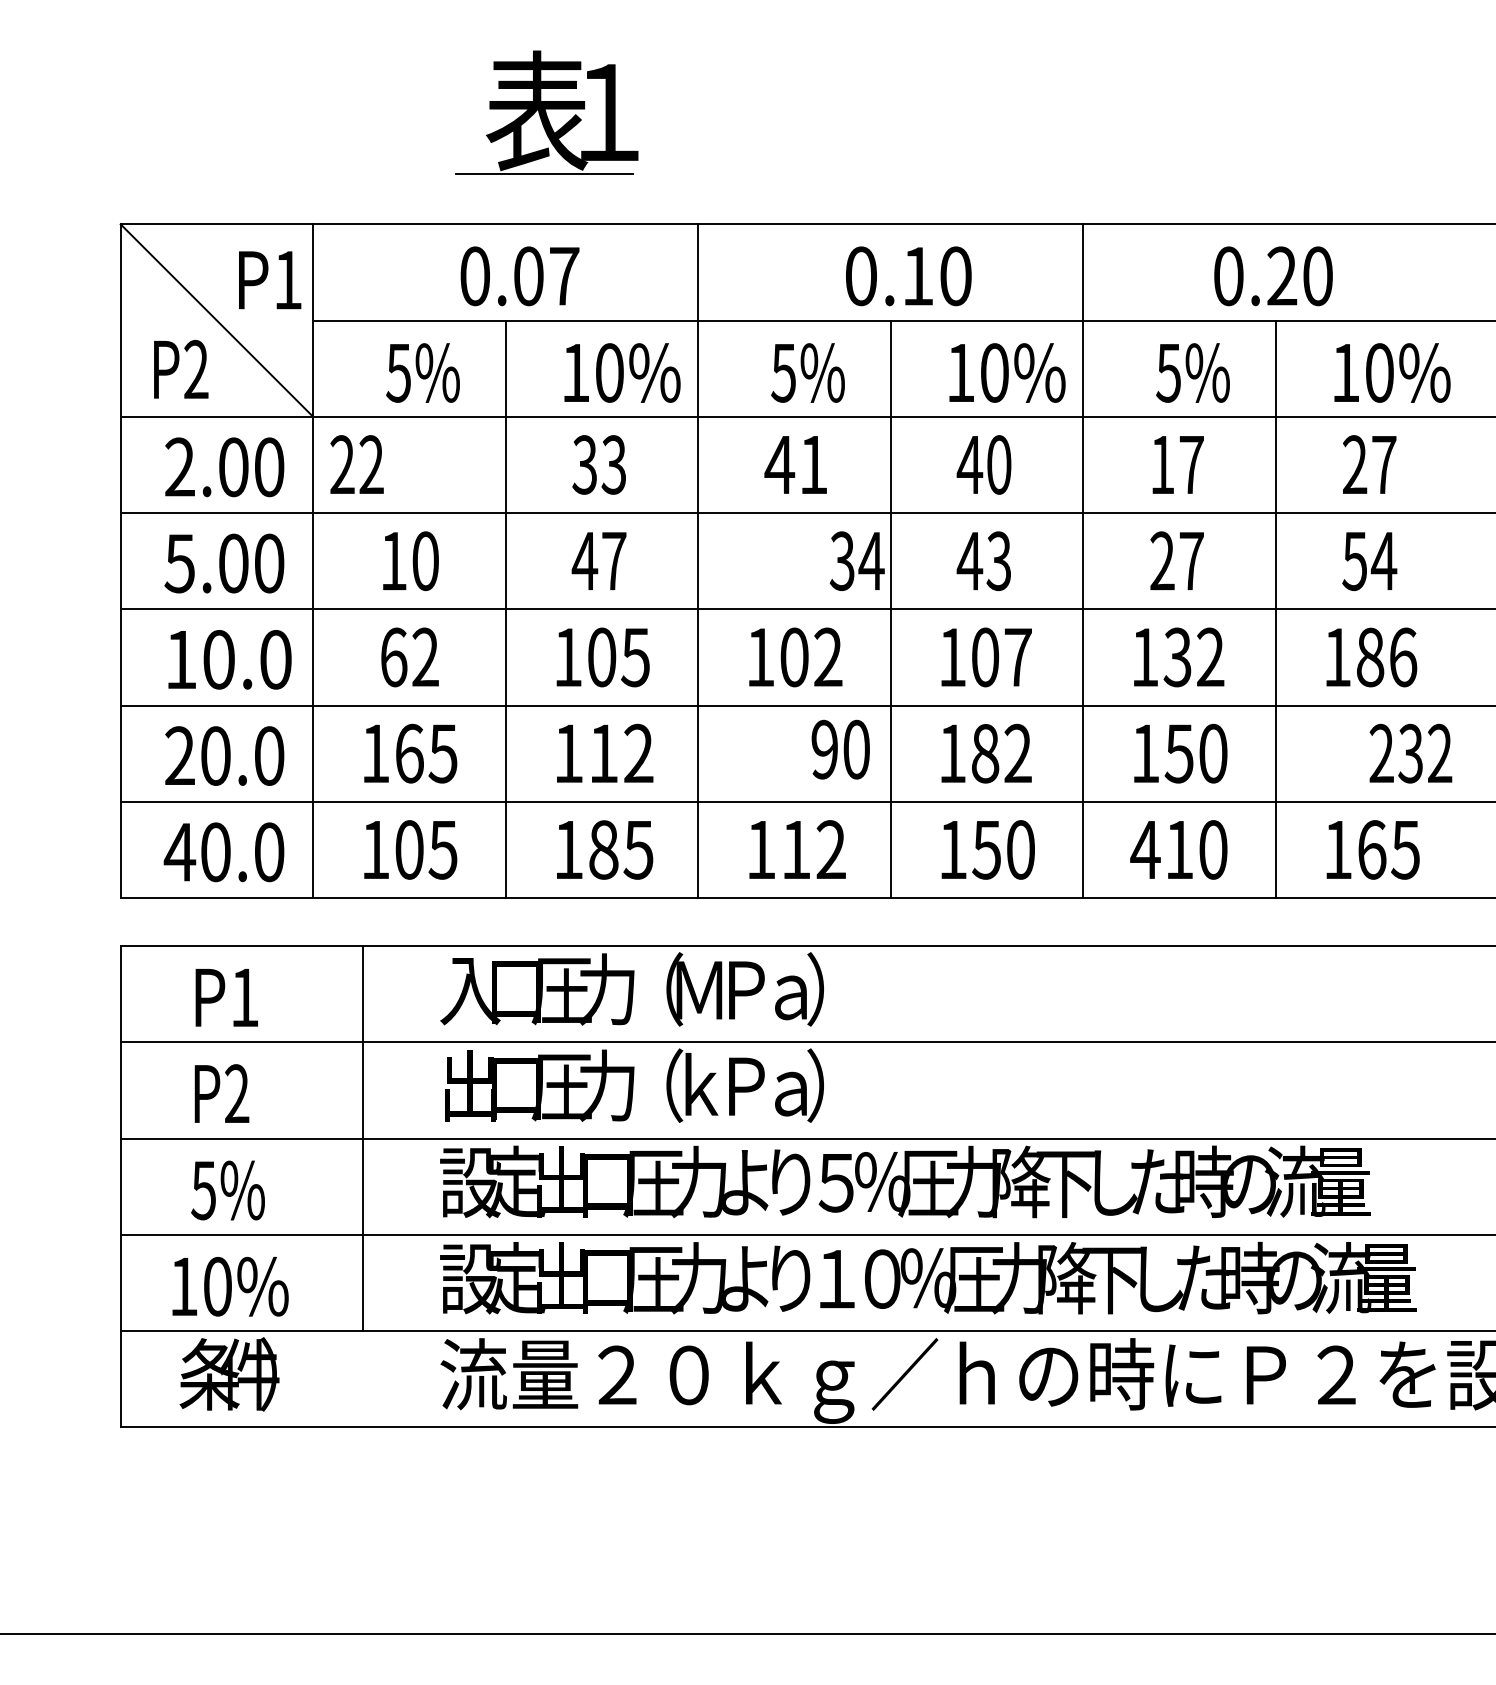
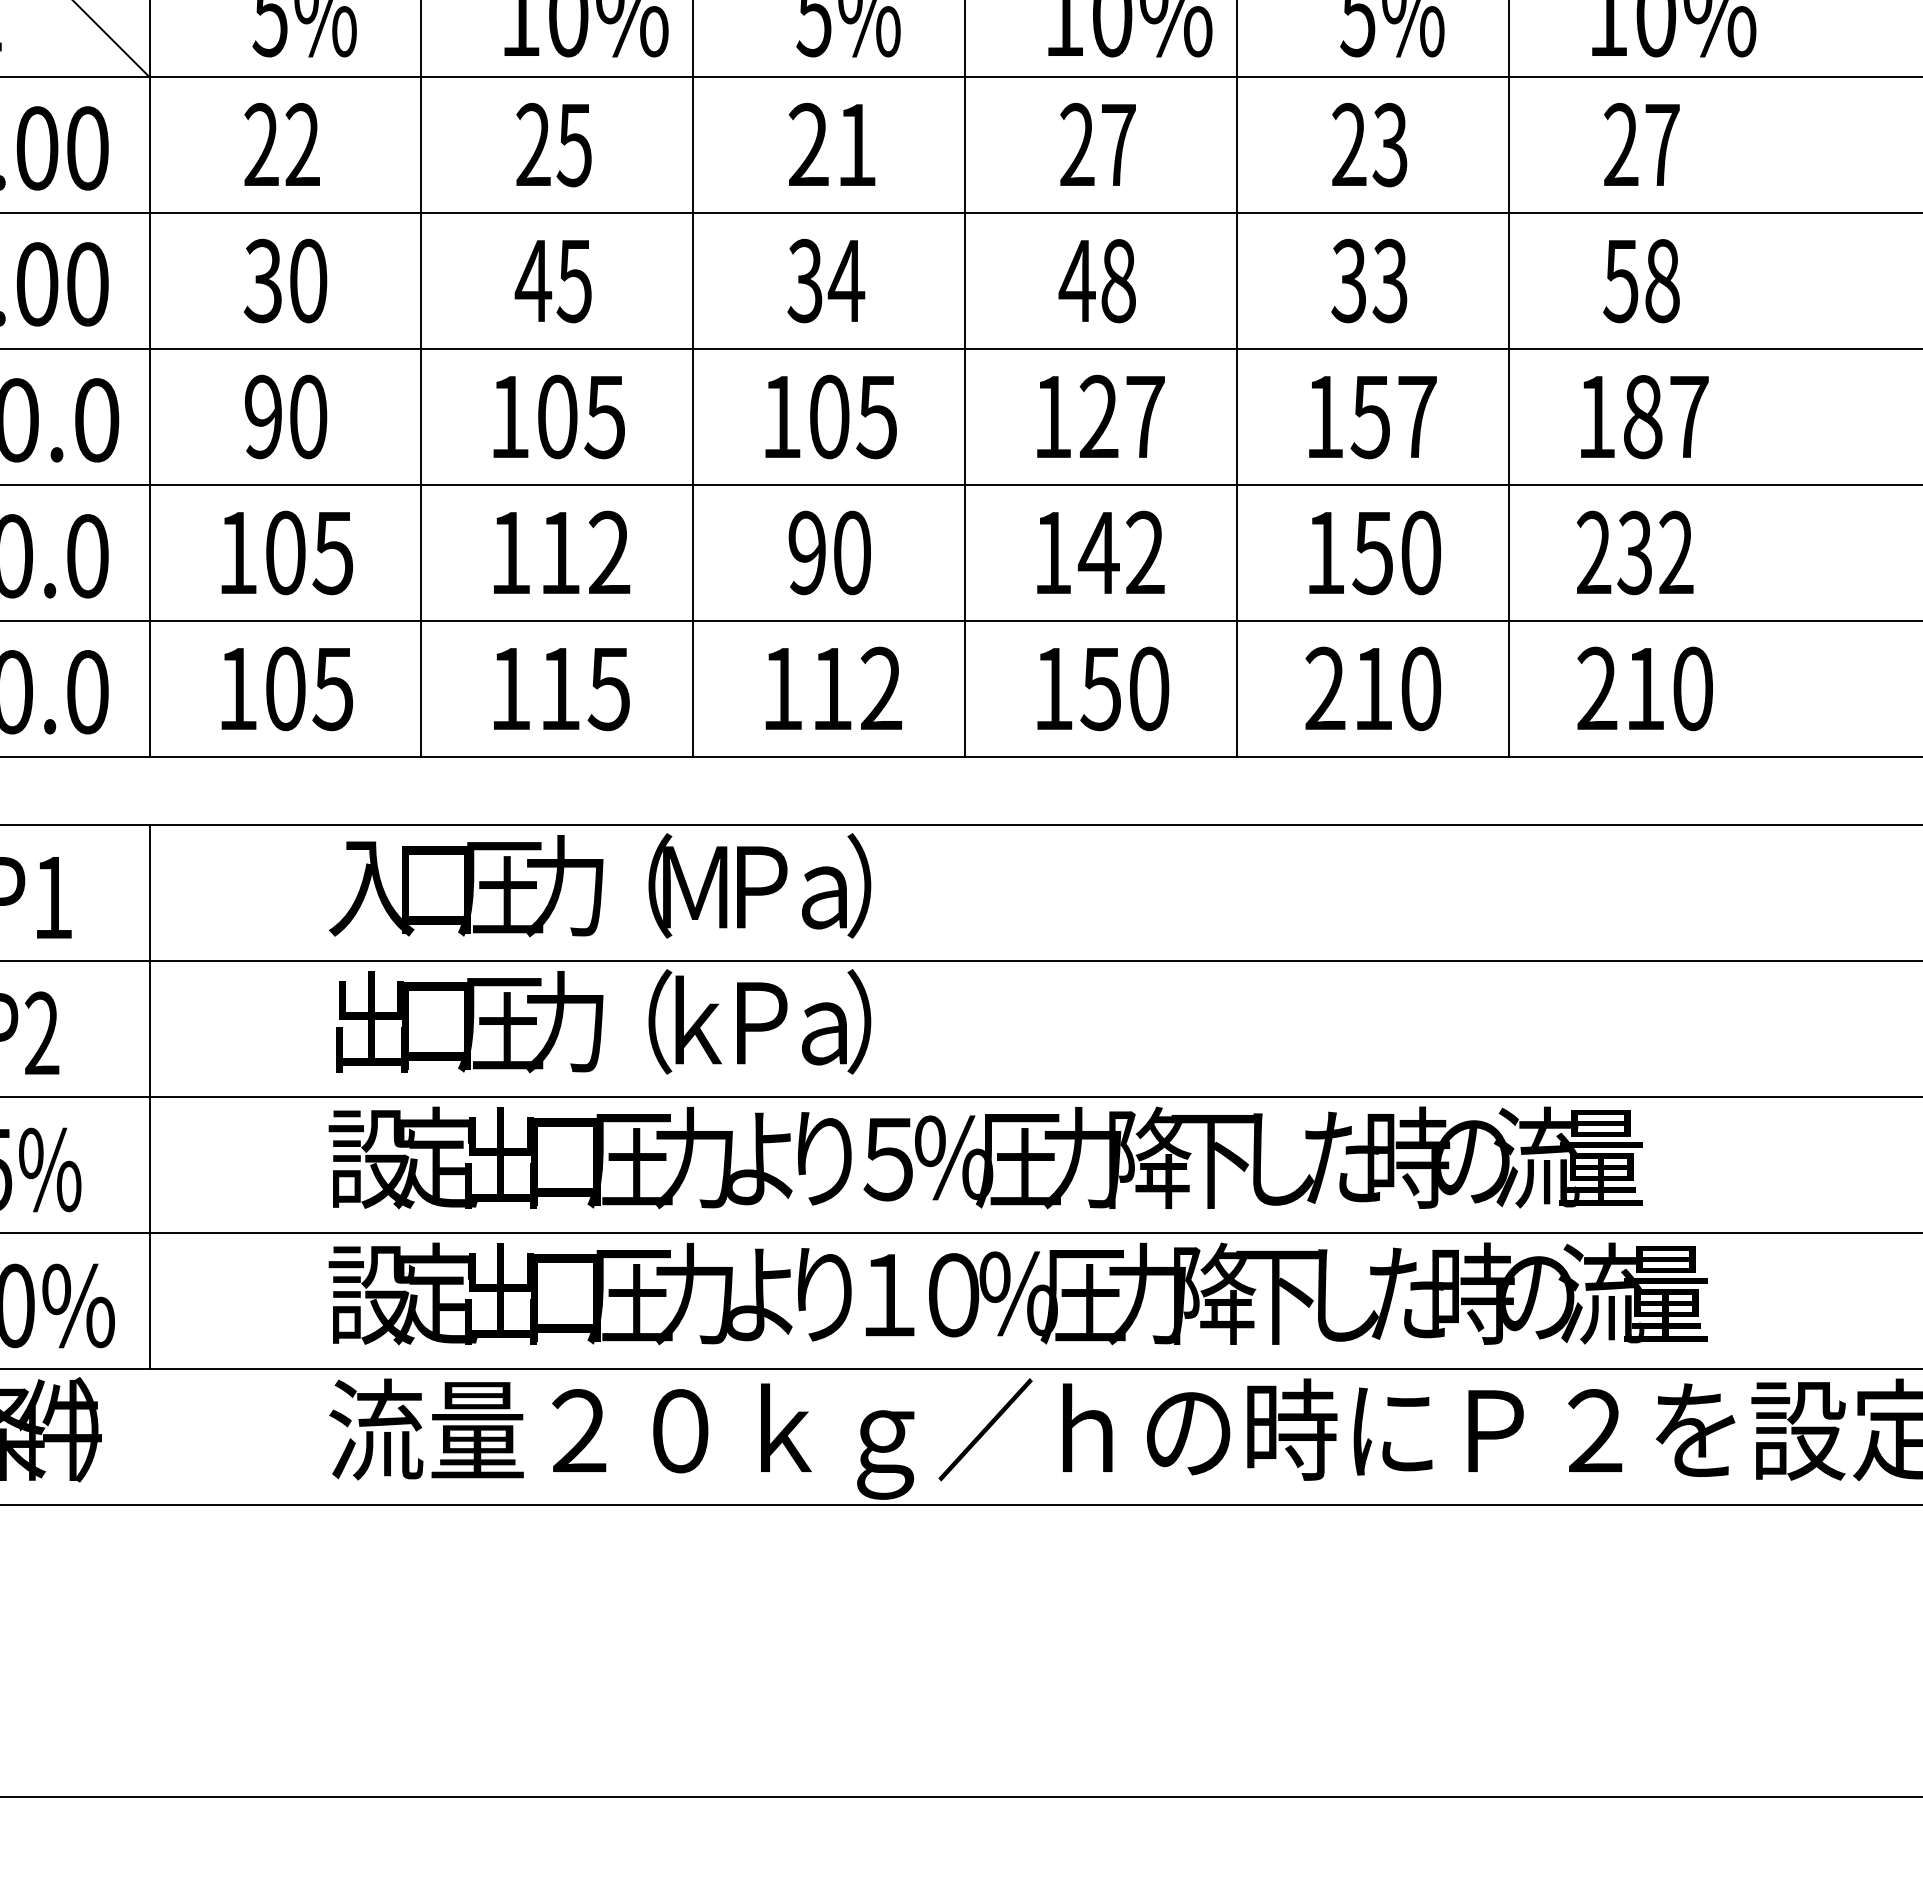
text: (356, 464) -> (281, 144), moved
text: (599, 464) -> (553, 144), 33 -> 25
text: (779, 464) -> (808, 144), 41 -> 21
text: (983, 464) -> (1096, 144), 40 -> 27
text: (1176, 464) -> (1369, 144), 17 -> 23
text: (856, 560) -> (825, 280), moved
text: (998, 560) -> (1117, 280), 43 -> 48
text: (393, 561) -> (262, 281), 10 -> 30
text: (613, 561) -> (573, 281), 47 -> 45
text: (1176, 561) -> (1369, 281), 27 -> 33
text: (1383, 561) -> (1661, 281), 54 -> 58
text: (1193, 656) -> (1393, 415), 132 -> 157
text: (409, 657) -> (285, 417), 62 -> 90
text: (827, 657) -> (876, 417), 102 -> 105
text: (985, 657) -> (1099, 417), 107 -> 127
text: (1403, 657) -> (1689, 417), 186 -> 187
text: (840, 749) -> (829, 552), moved
text: (409, 753) -> (285, 552), 165 -> 105
text: (985, 753) -> (1099, 552), 182 -> 142
text: (1410, 753) -> (1634, 552), moved
text: (603, 849) -> (559, 688), 185 -> 115
text: (1145, 849) -> (1325, 688), 410 -> 210
text: (1371, 849) -> (1644, 688), 165 -> 210
line: (363, 1138) -> (149, 1096), moved

